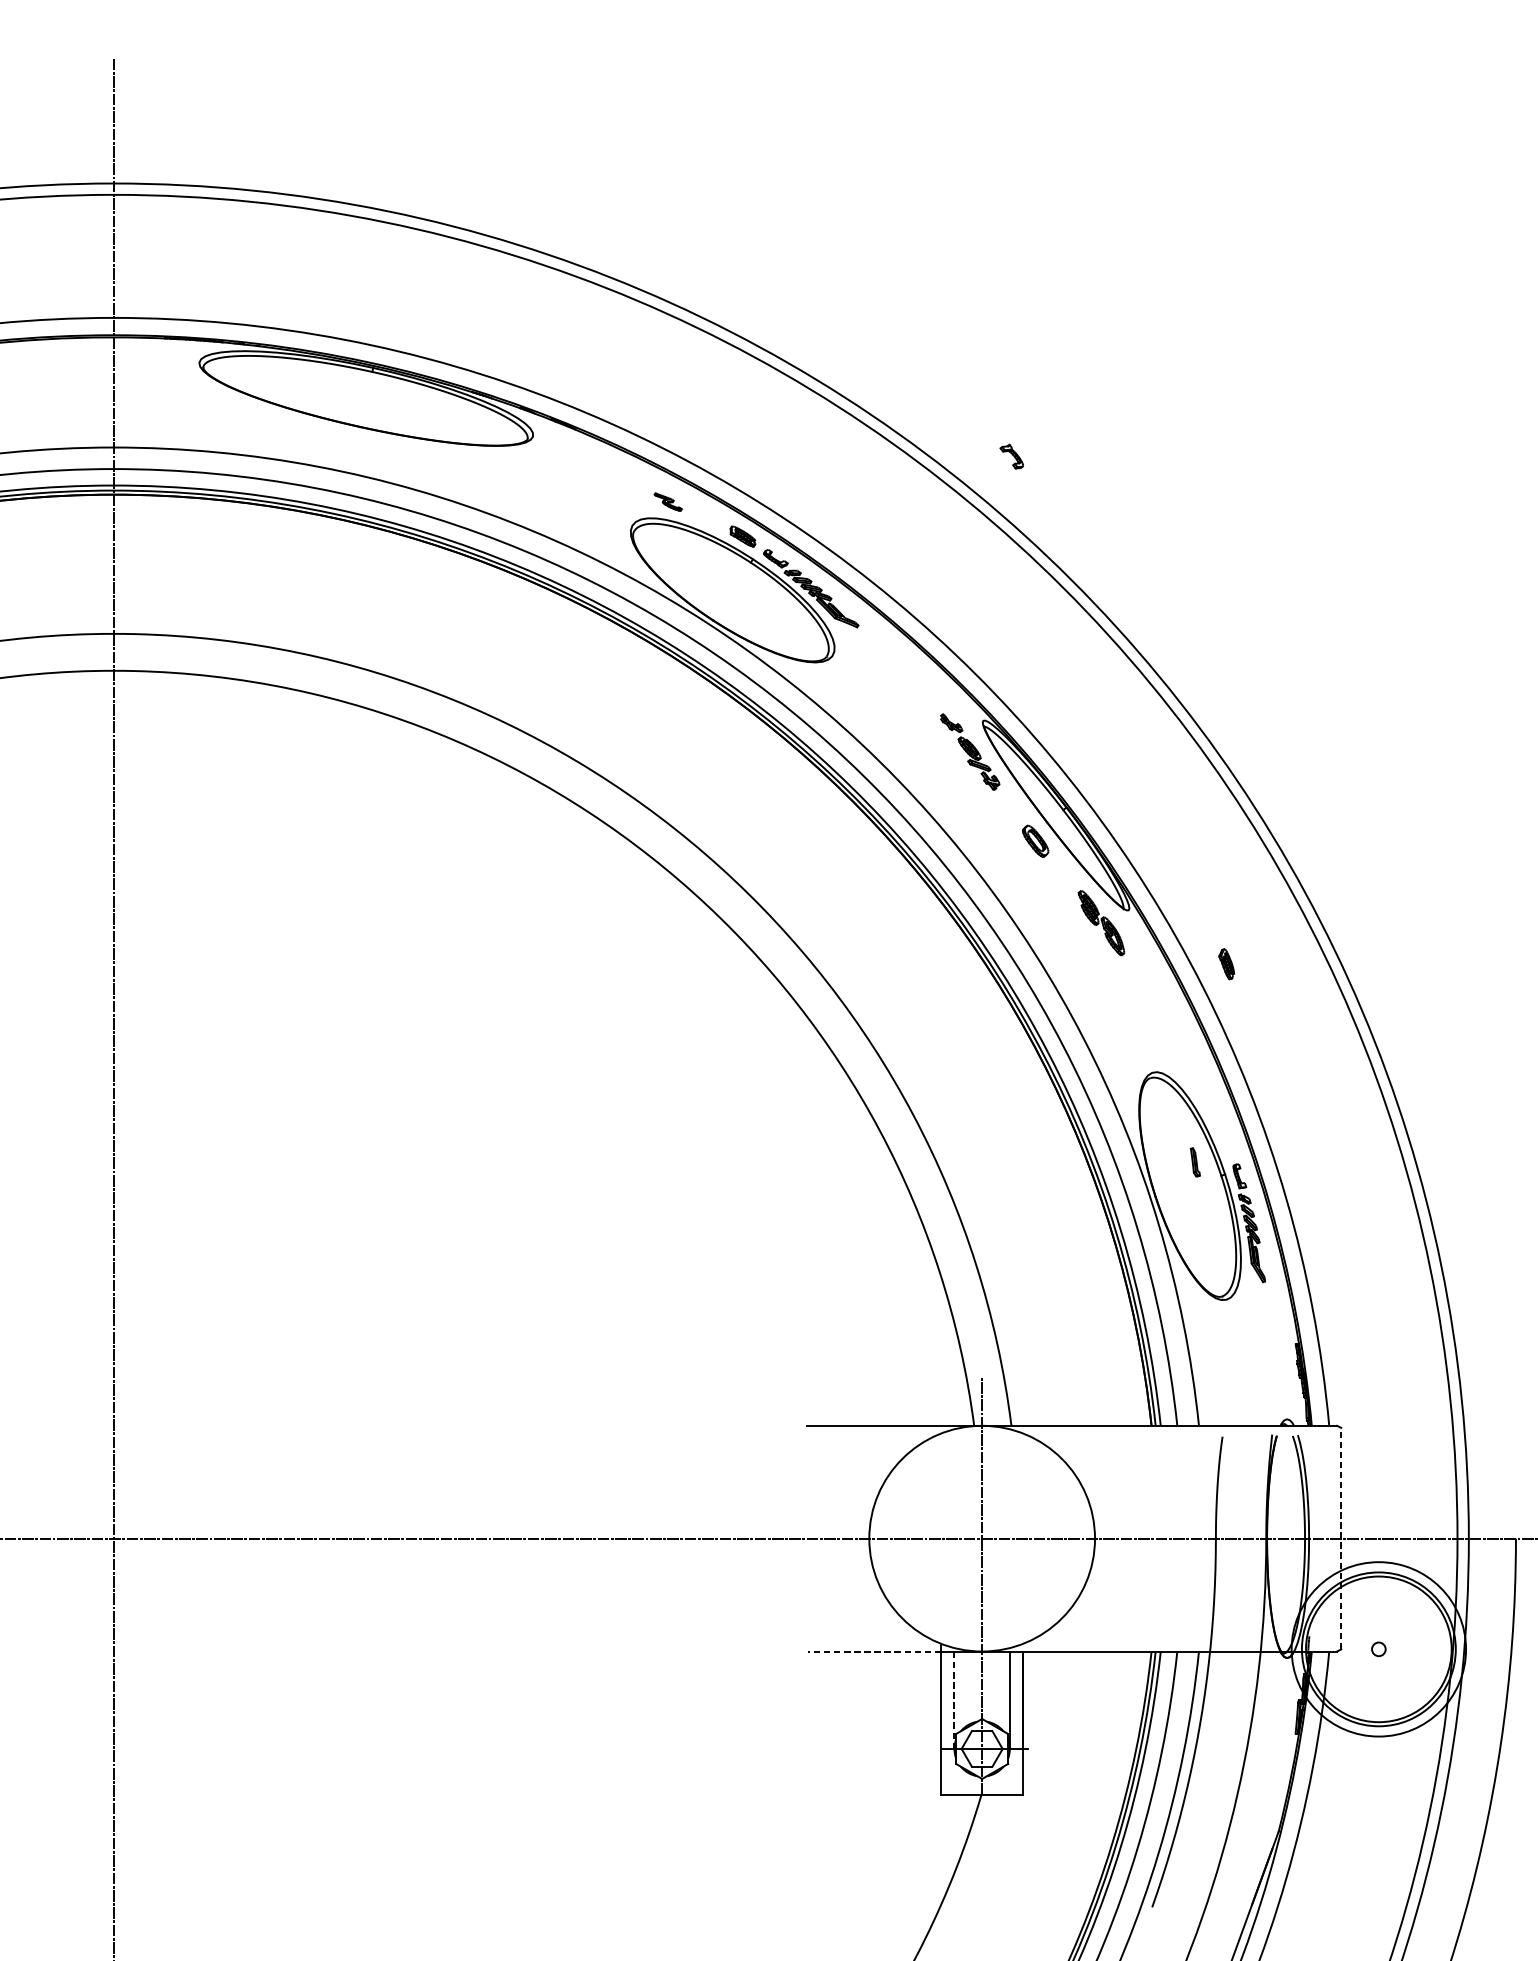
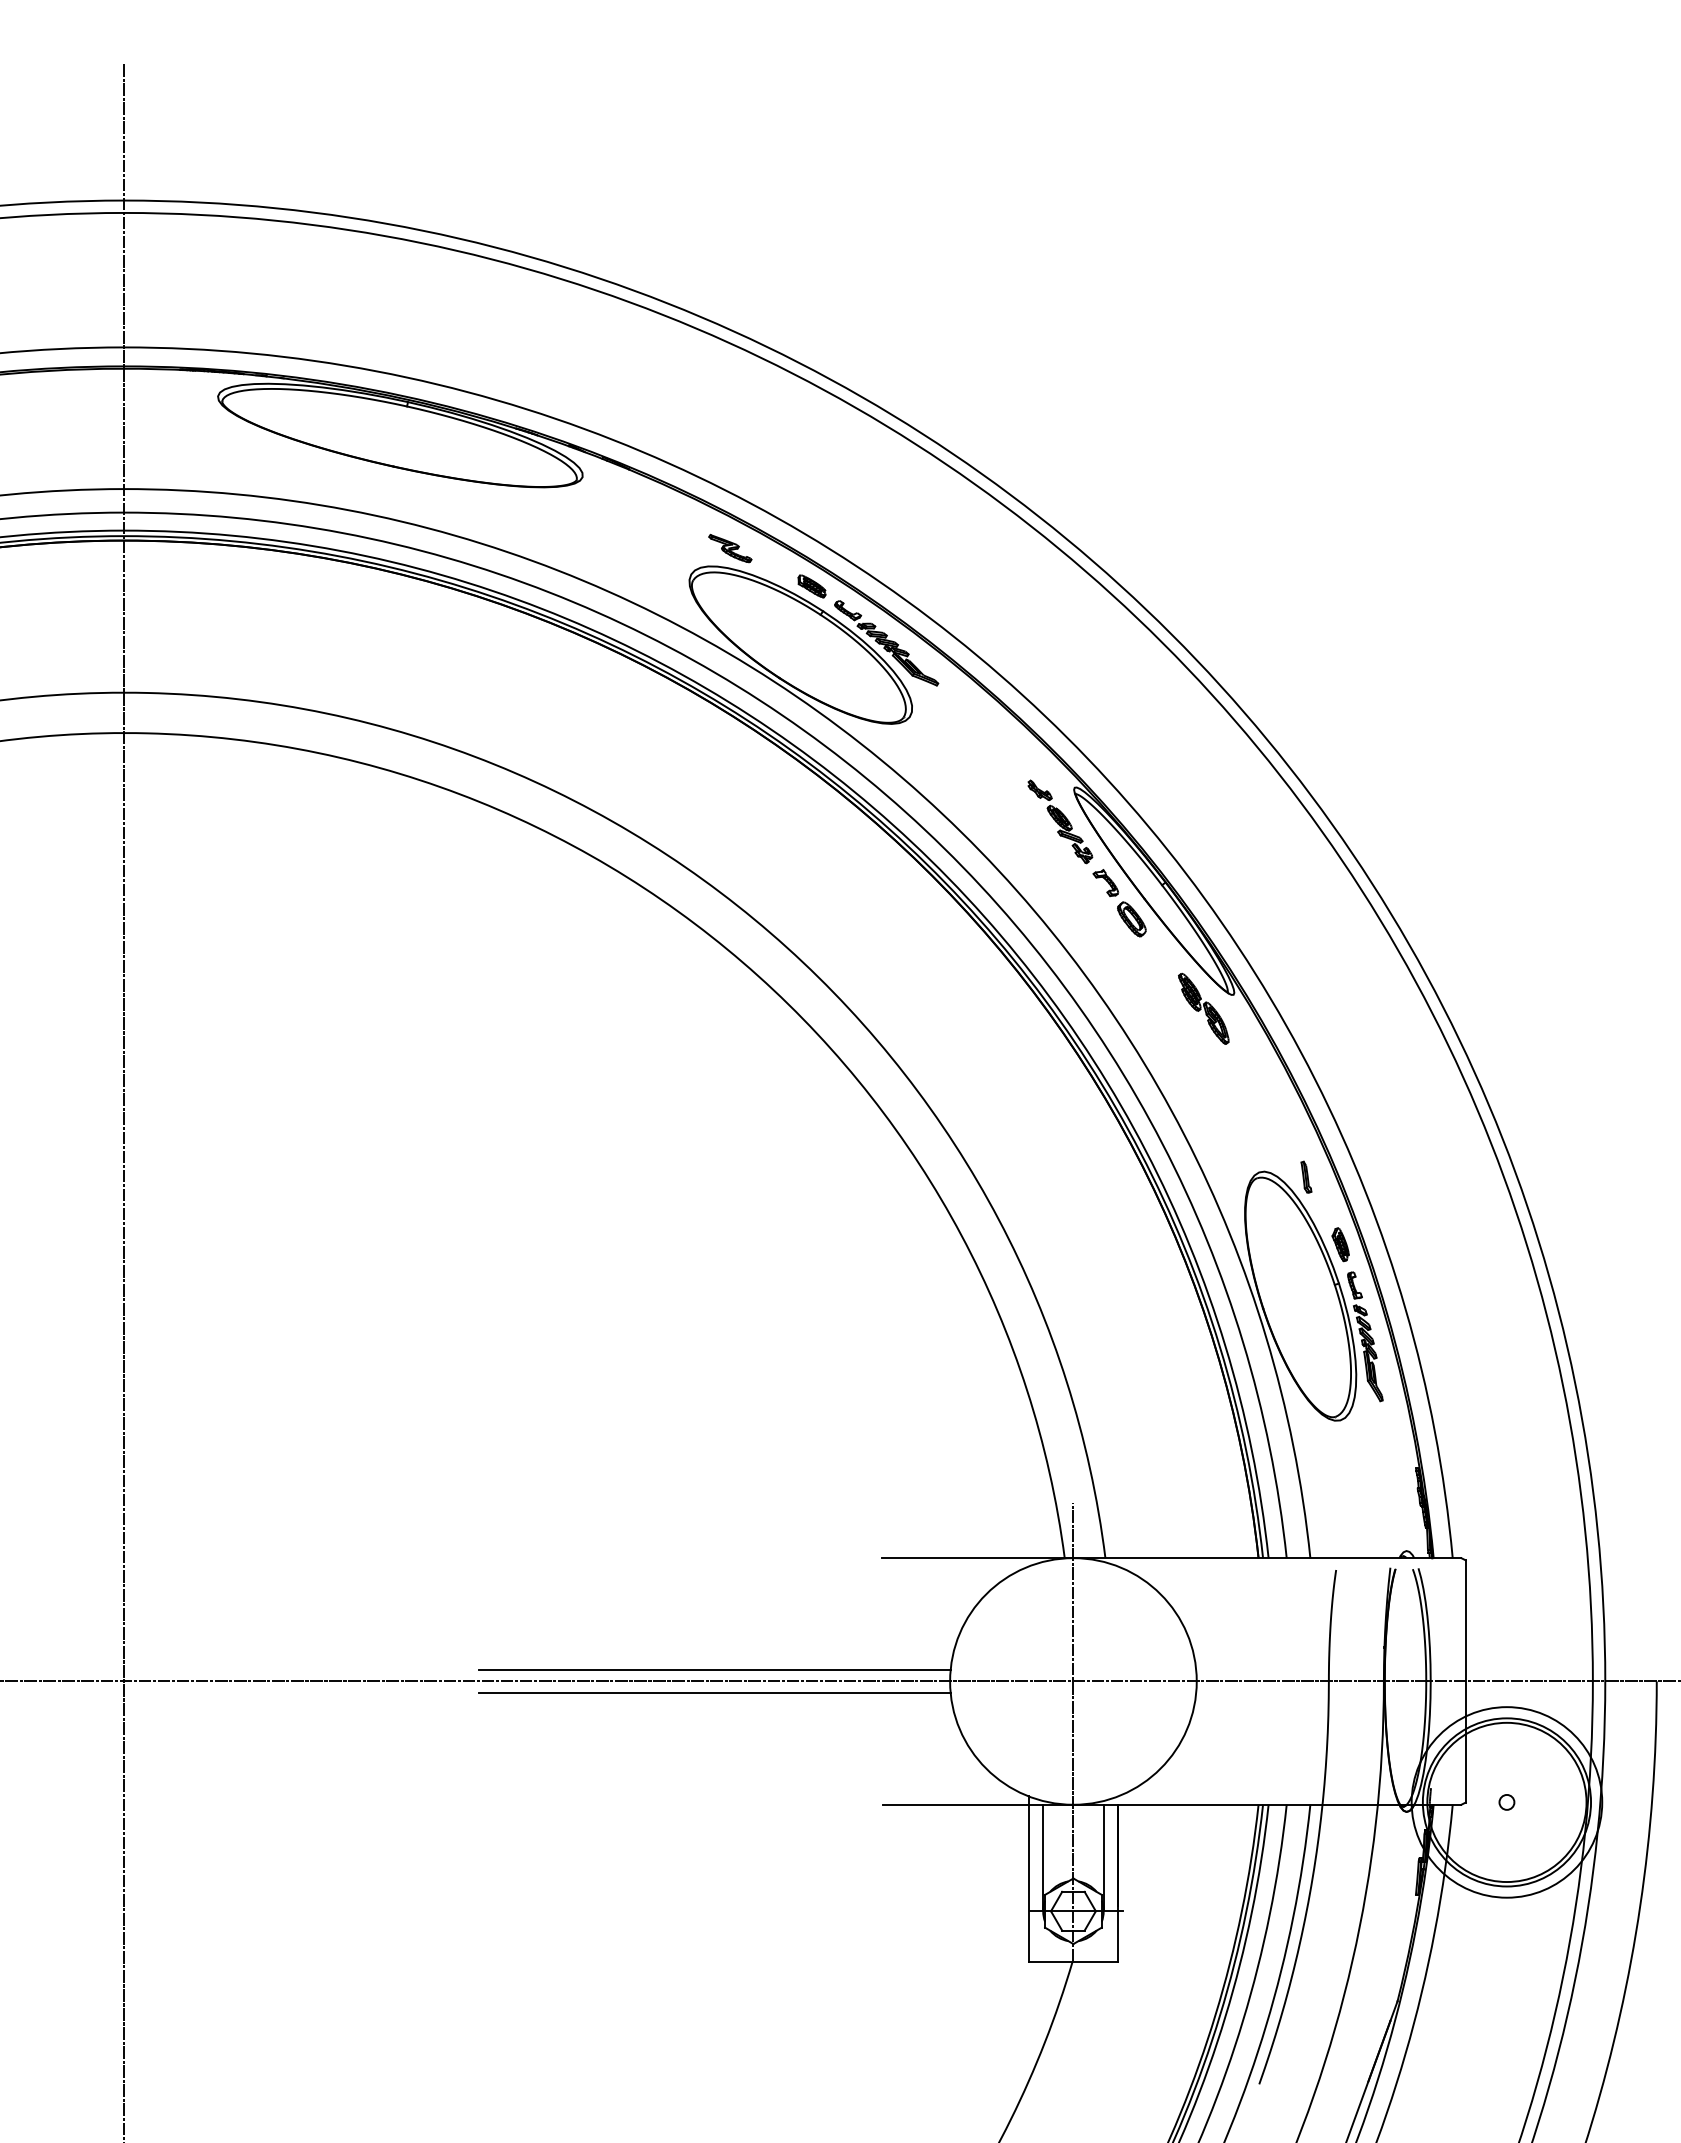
part: (1011, 457) -> (1105, 883), moved
part: (668, 501) -> (730, 548), size x1.43
part: (1226, 964) -> (1340, 1244), moved
part: (1195, 1161) -> (1306, 1176), moved
line: (653, 1528) -> (714, 1670), added
line: (1340, 1537) -> (1465, 1680), dashed -> solid
line: (653, 1548) -> (714, 1692), added
line: (874, 1651) -> (955, 1804), dashed -> solid
line: (954, 1699) -> (1043, 1857), dashed -> solid

